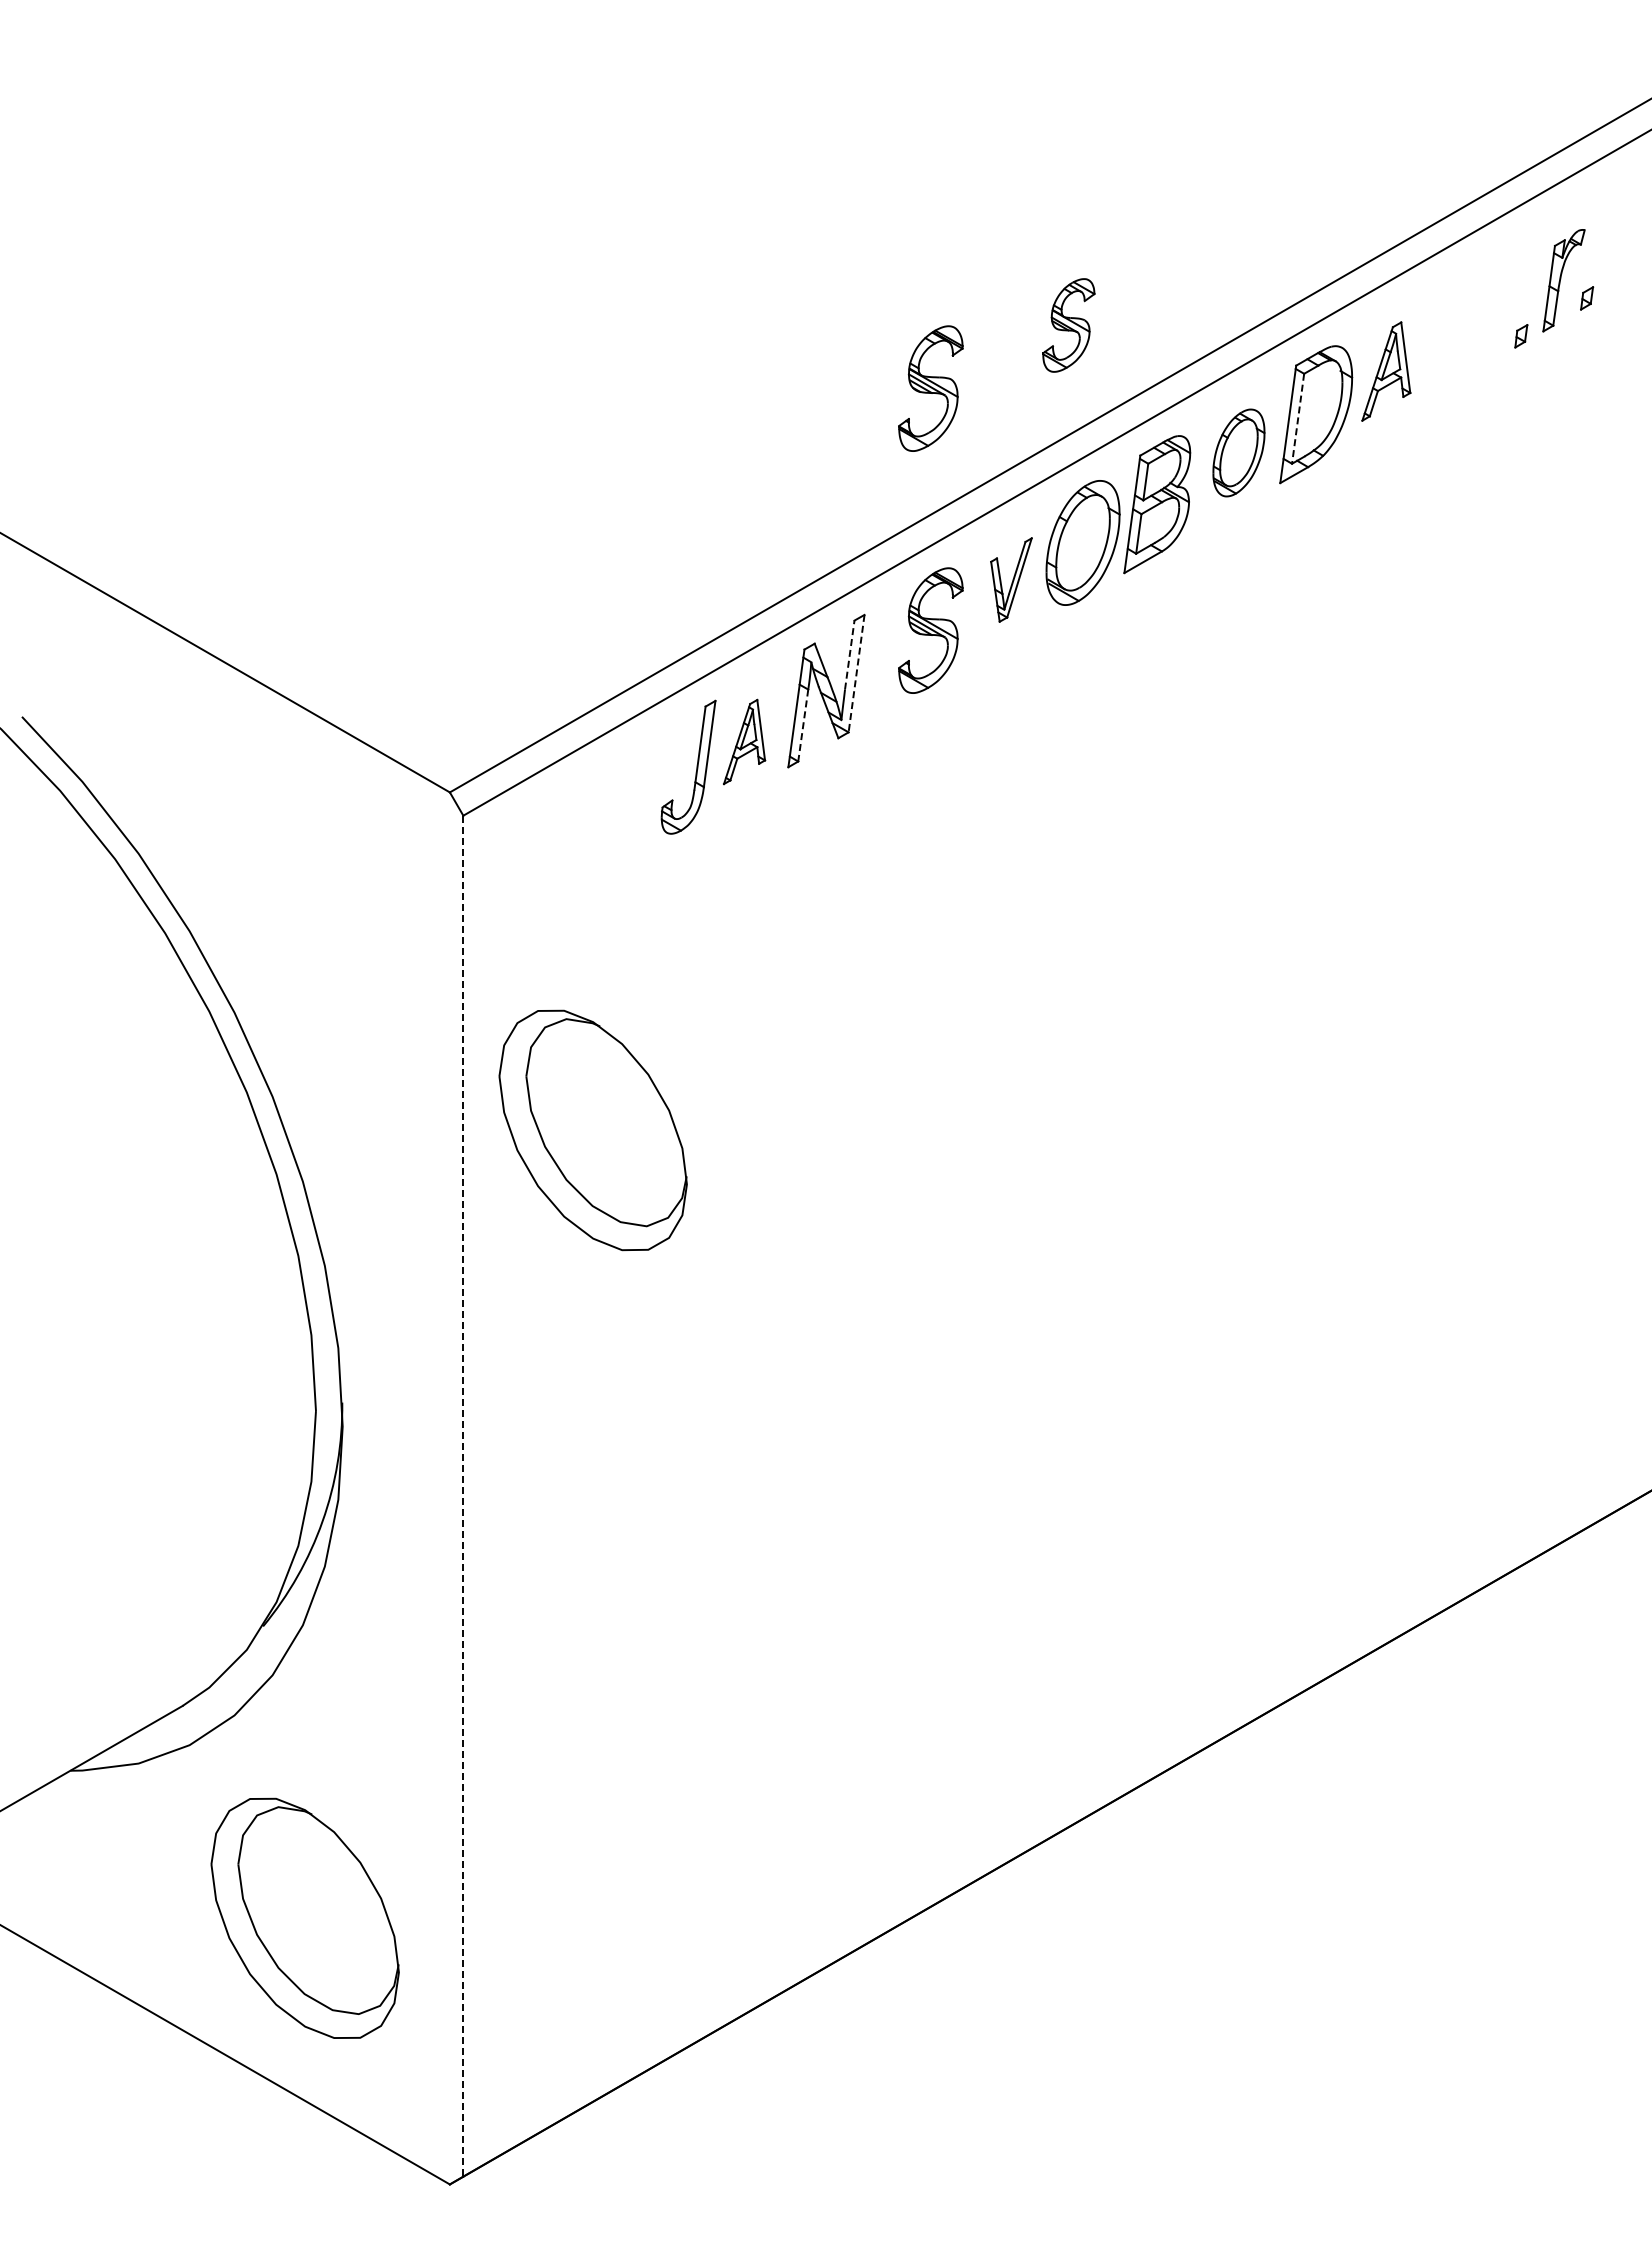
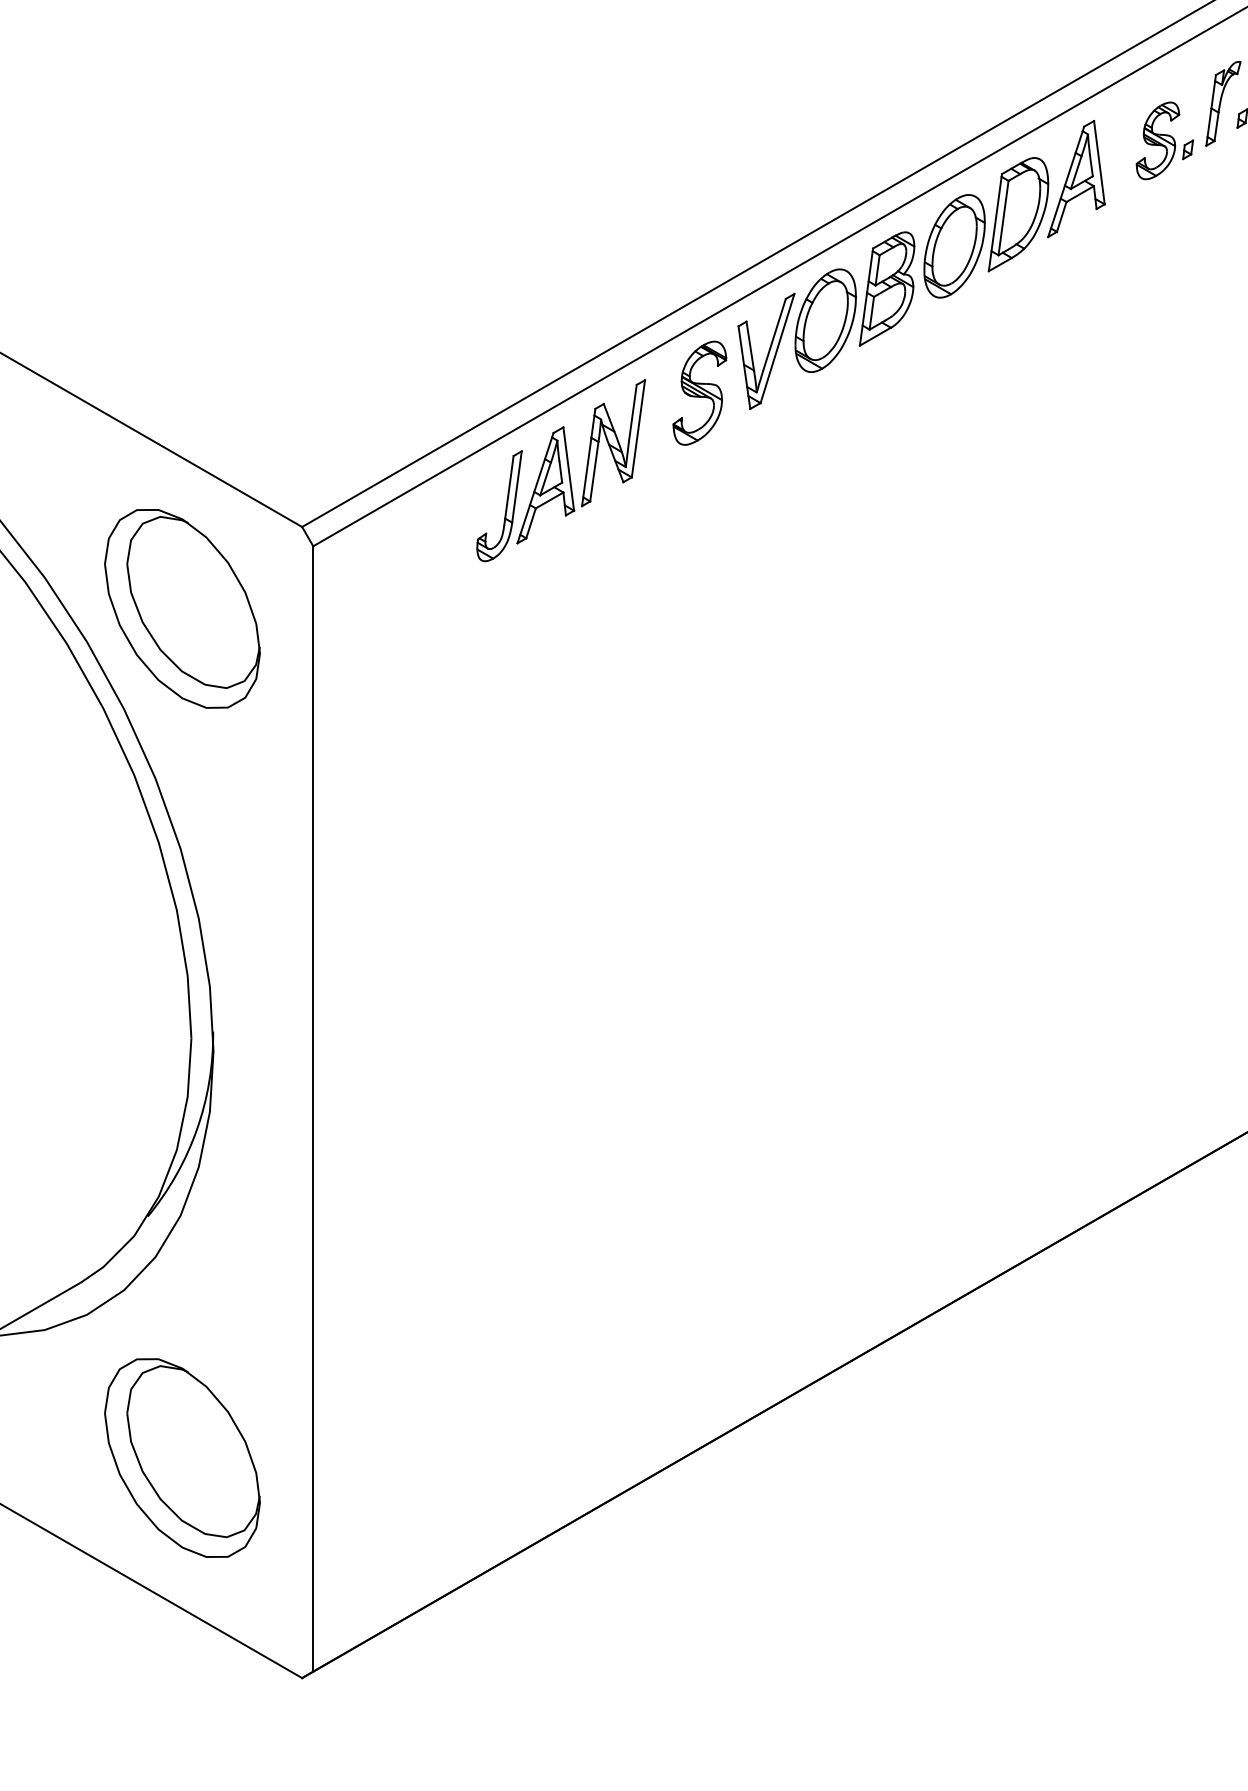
part: (1068, 325) -> (1157, 140), moved
part: (1386, 371) -> (1076, 178), size x1.43
part: (930, 388) -> (699, 193), removed
line: (1298, 419) -> (1003, 218), dashed -> solid
part: (1238, 452) -> (954, 245), size x1.43
part: (1011, 579) -> (766, 350), size x1.67
line: (849, 655) -> (632, 413), dashed -> solid
line: (856, 674) -> (638, 429), dashed -> solid
line: (803, 726) -> (594, 472), dashed -> solid
part: (744, 741) -> (545, 484), size x1.67
part: (592, 1130) -> (181, 608), moved
line: (463, 1496) -> (313, 1109), dashed -> solid

